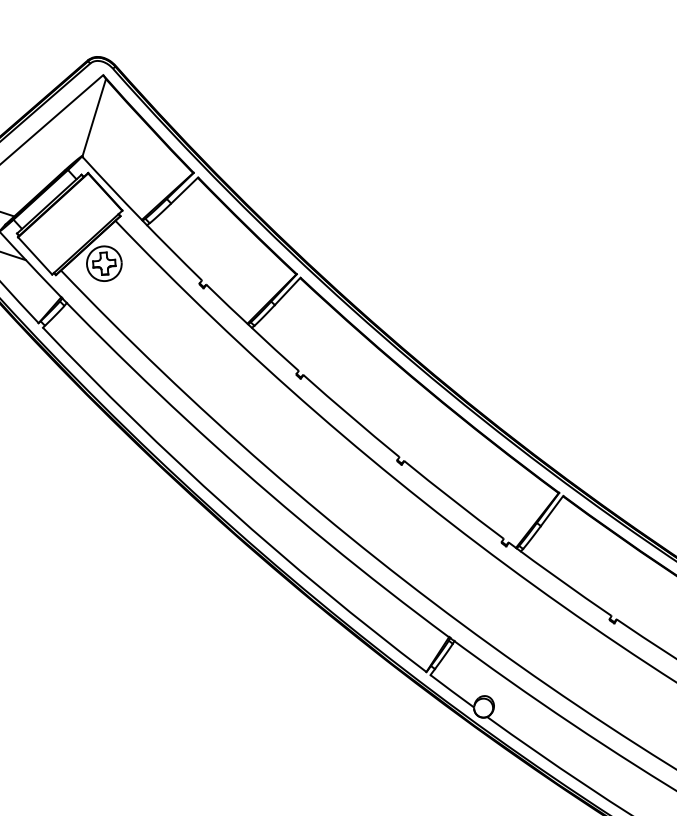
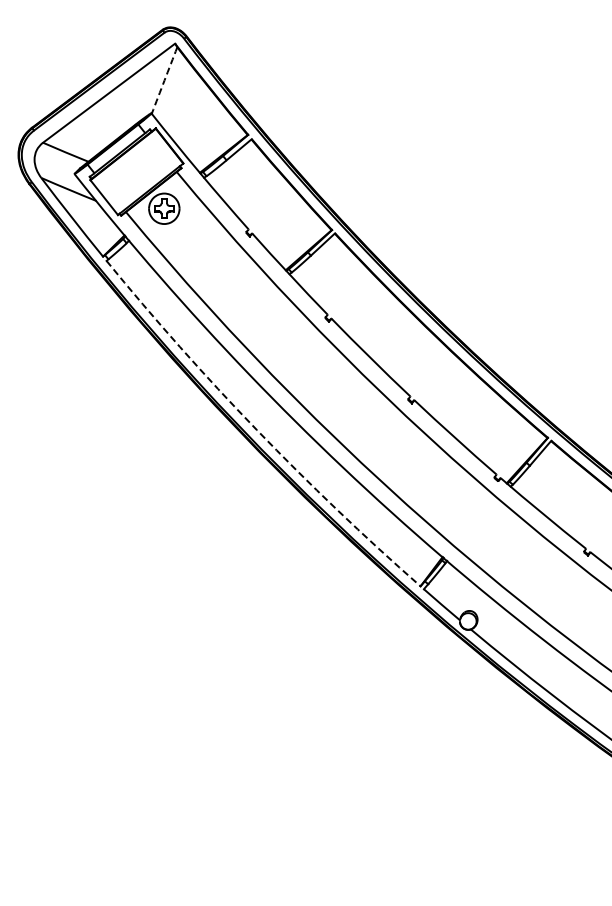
arc: (94, 117) -> (164, 80), solid -> dashed
arc: (227, 508) -> (256, 430), solid -> dashed

